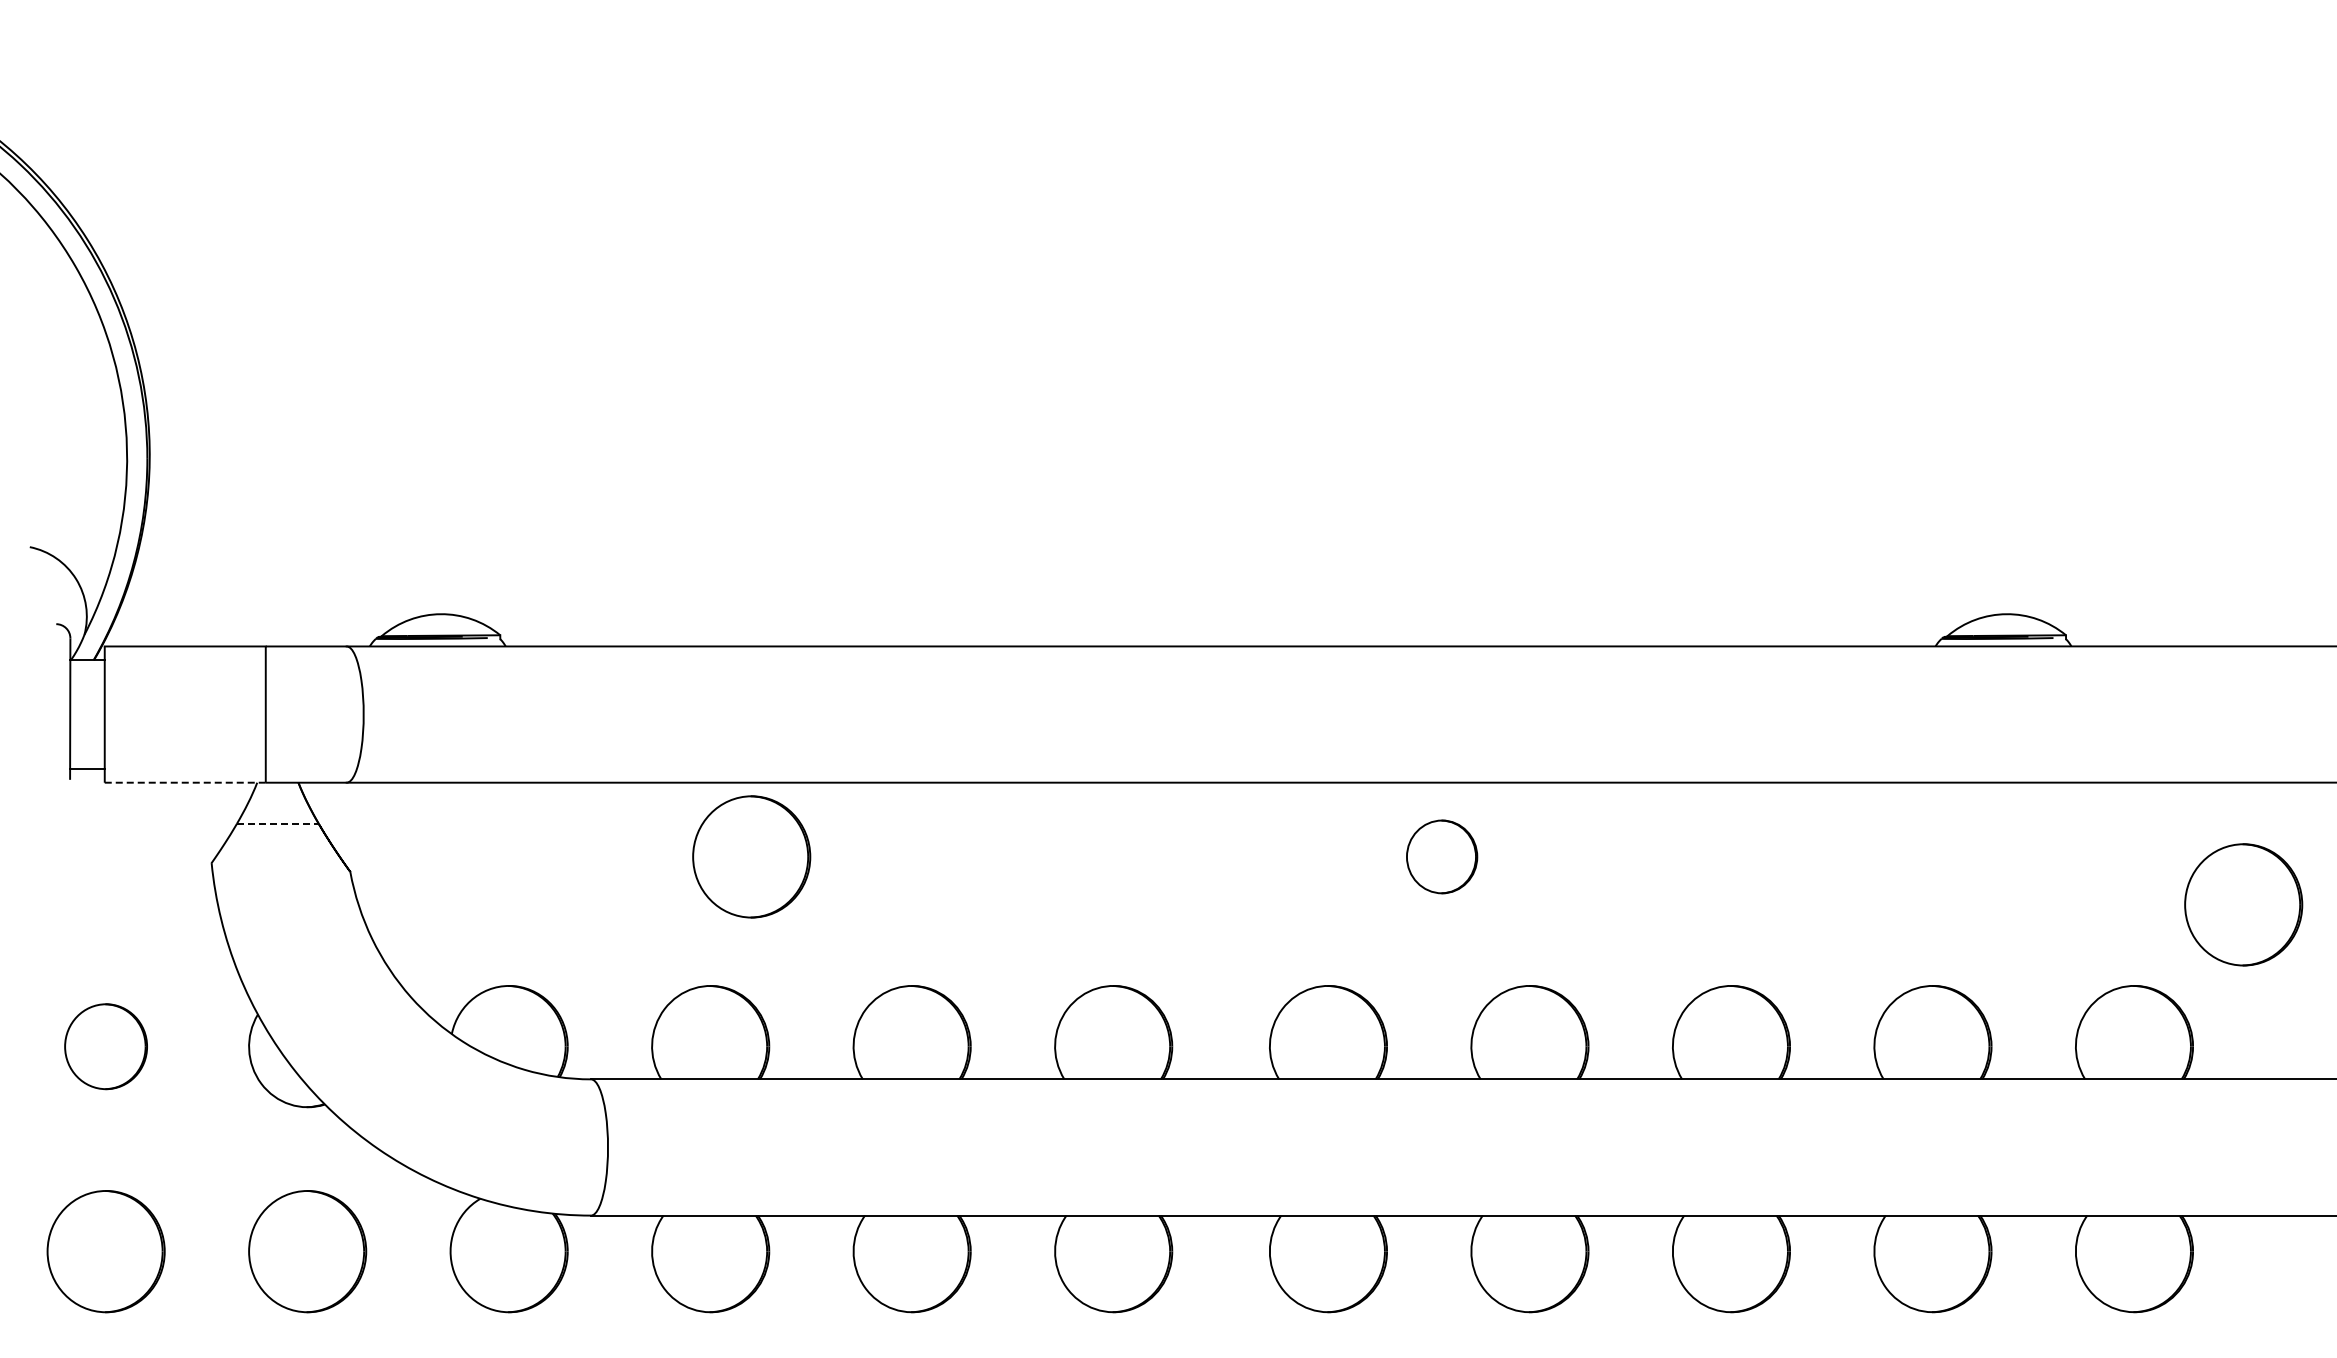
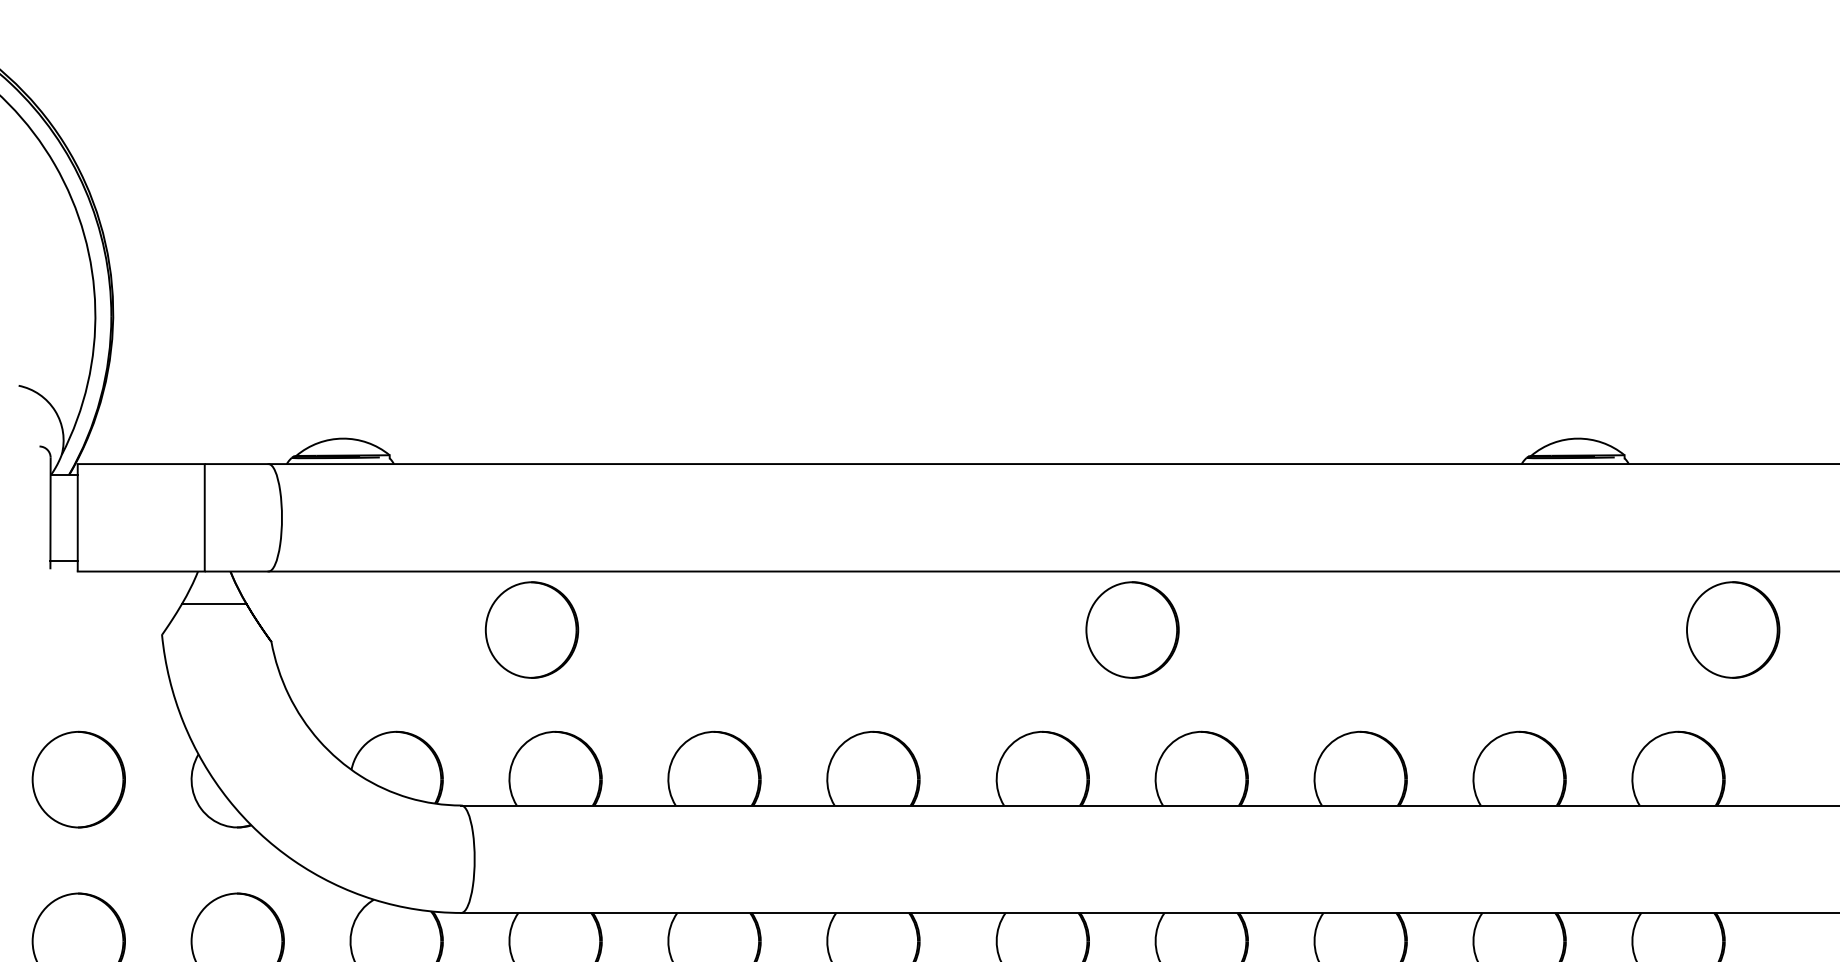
line: (185, 782) -> (141, 571), dashed -> solid
line: (278, 824) -> (214, 604), dashed -> solid
part: (751, 856) -> (531, 629), moved
part: (1441, 856) -> (1132, 629), size x1.67
part: (2243, 904) -> (1733, 629), moved
part: (105, 1046) -> (78, 779), size x1.43

